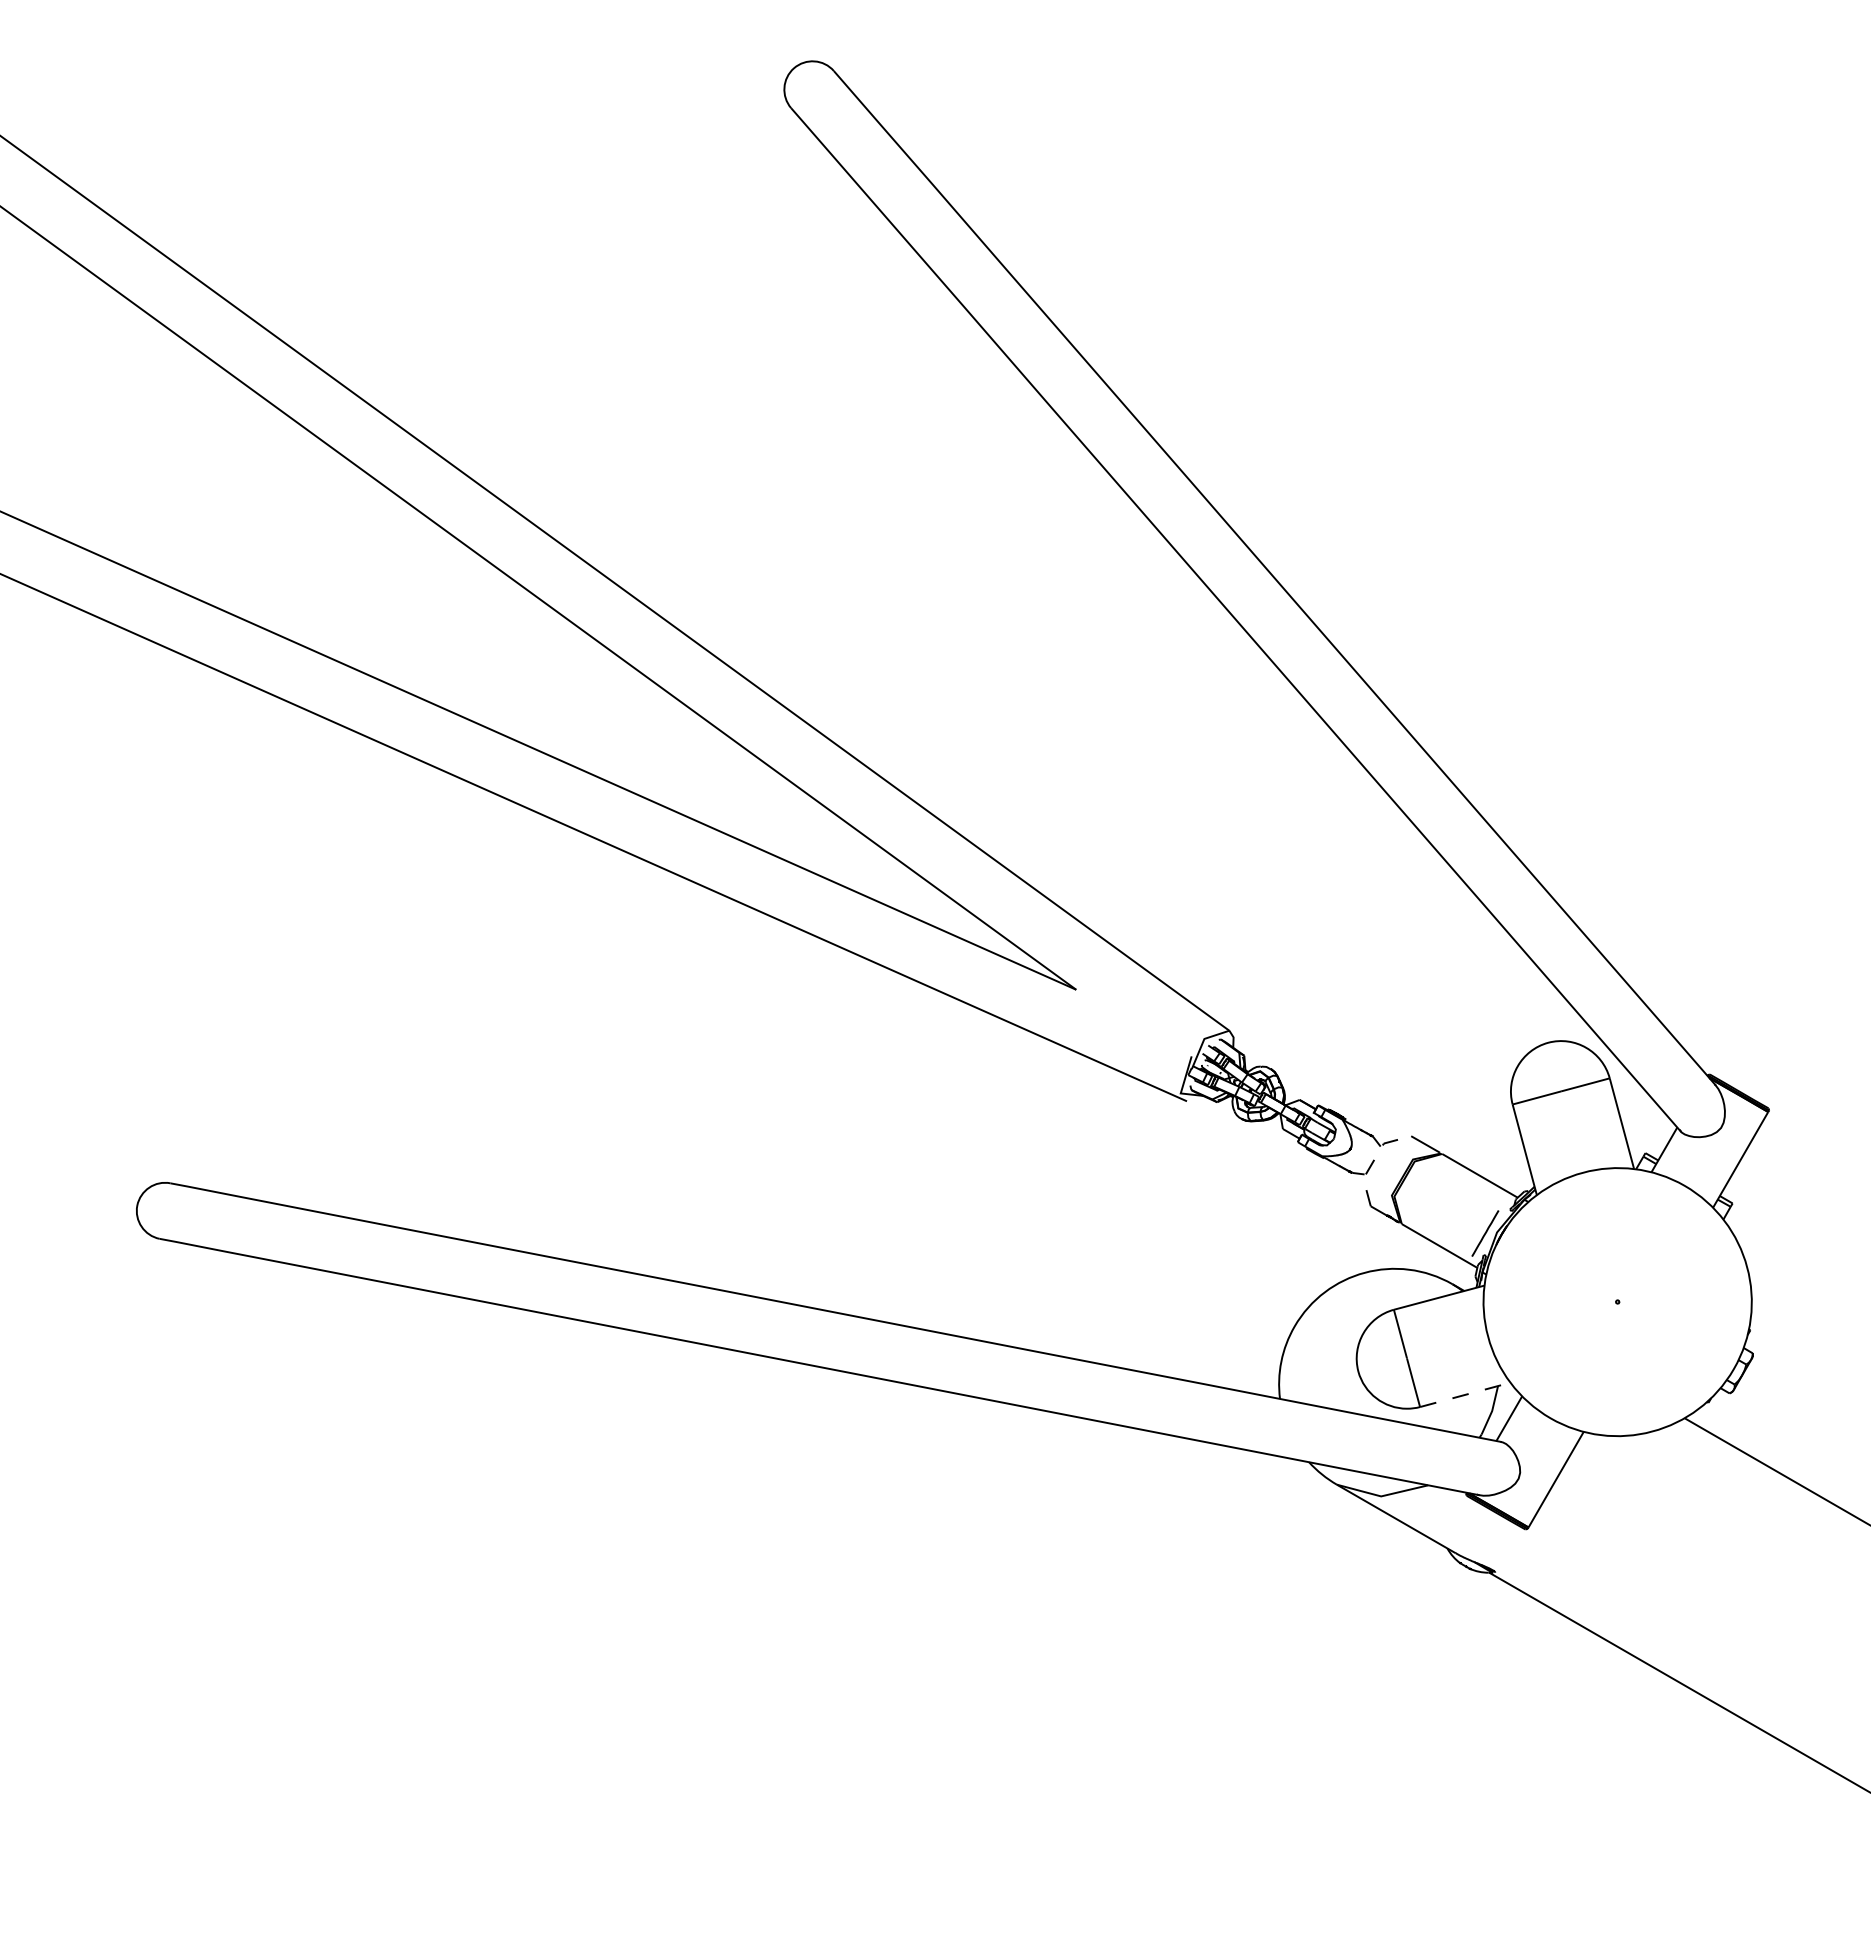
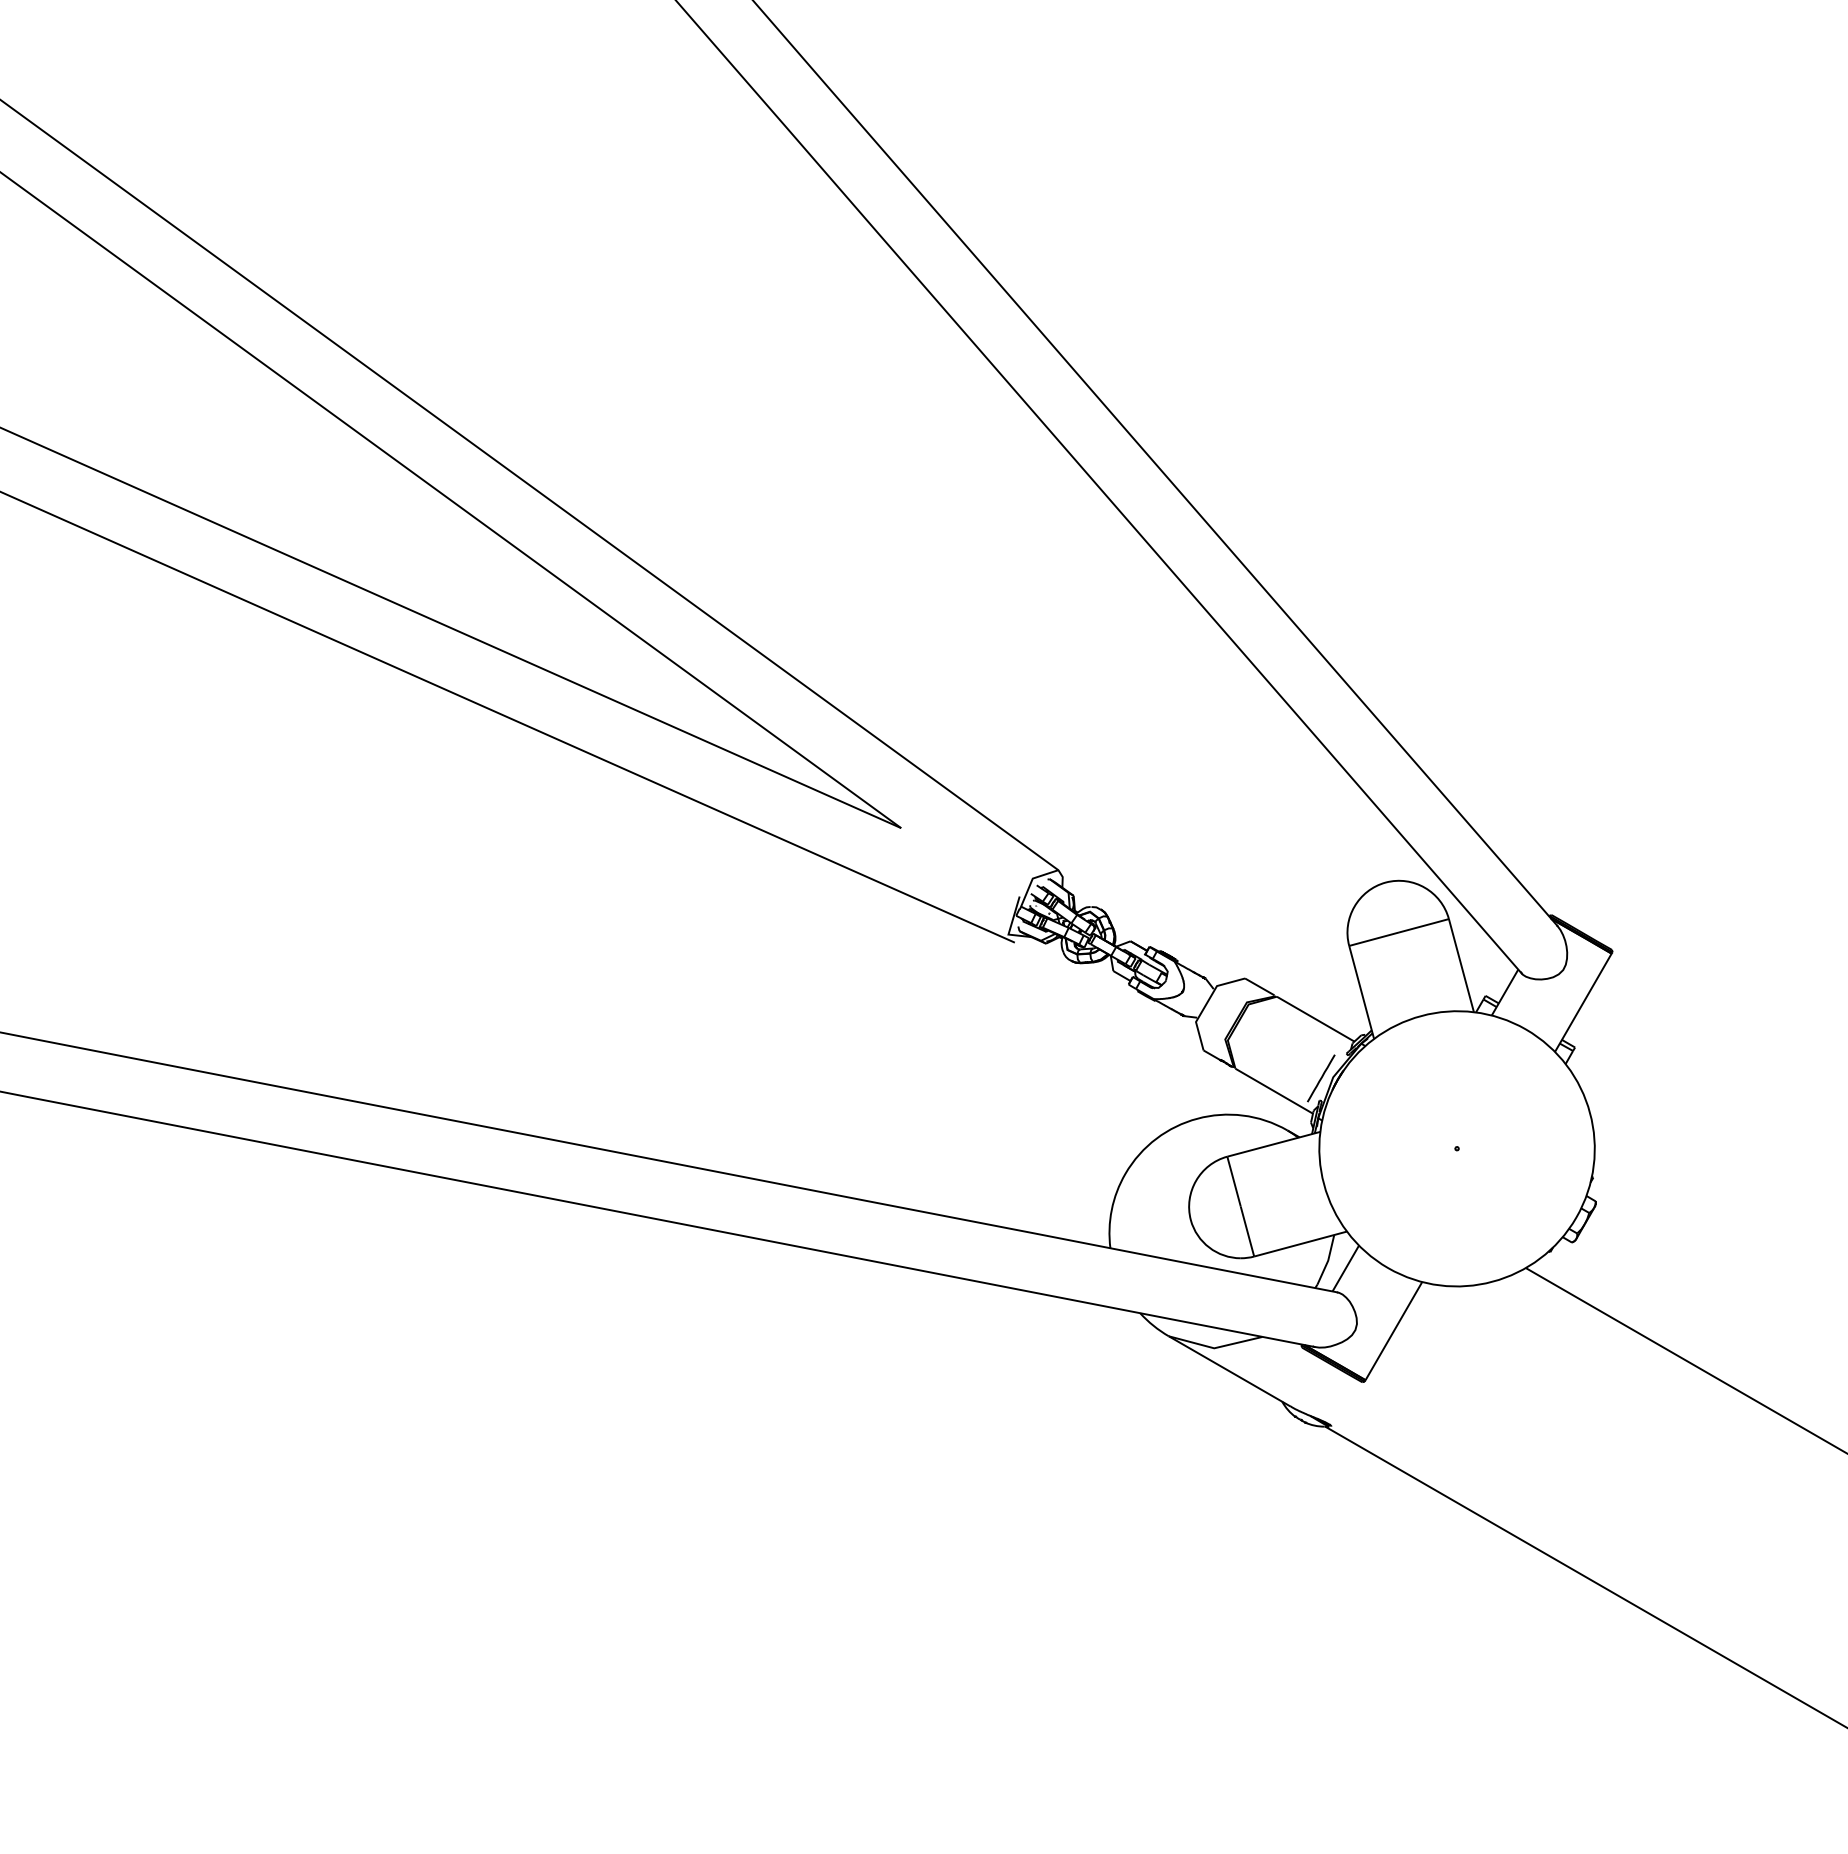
line: (1373, 1160) -> (1206, 1003), dashed -> solid
line: (1465, 1394) -> (1300, 1243), dashed -> solid

